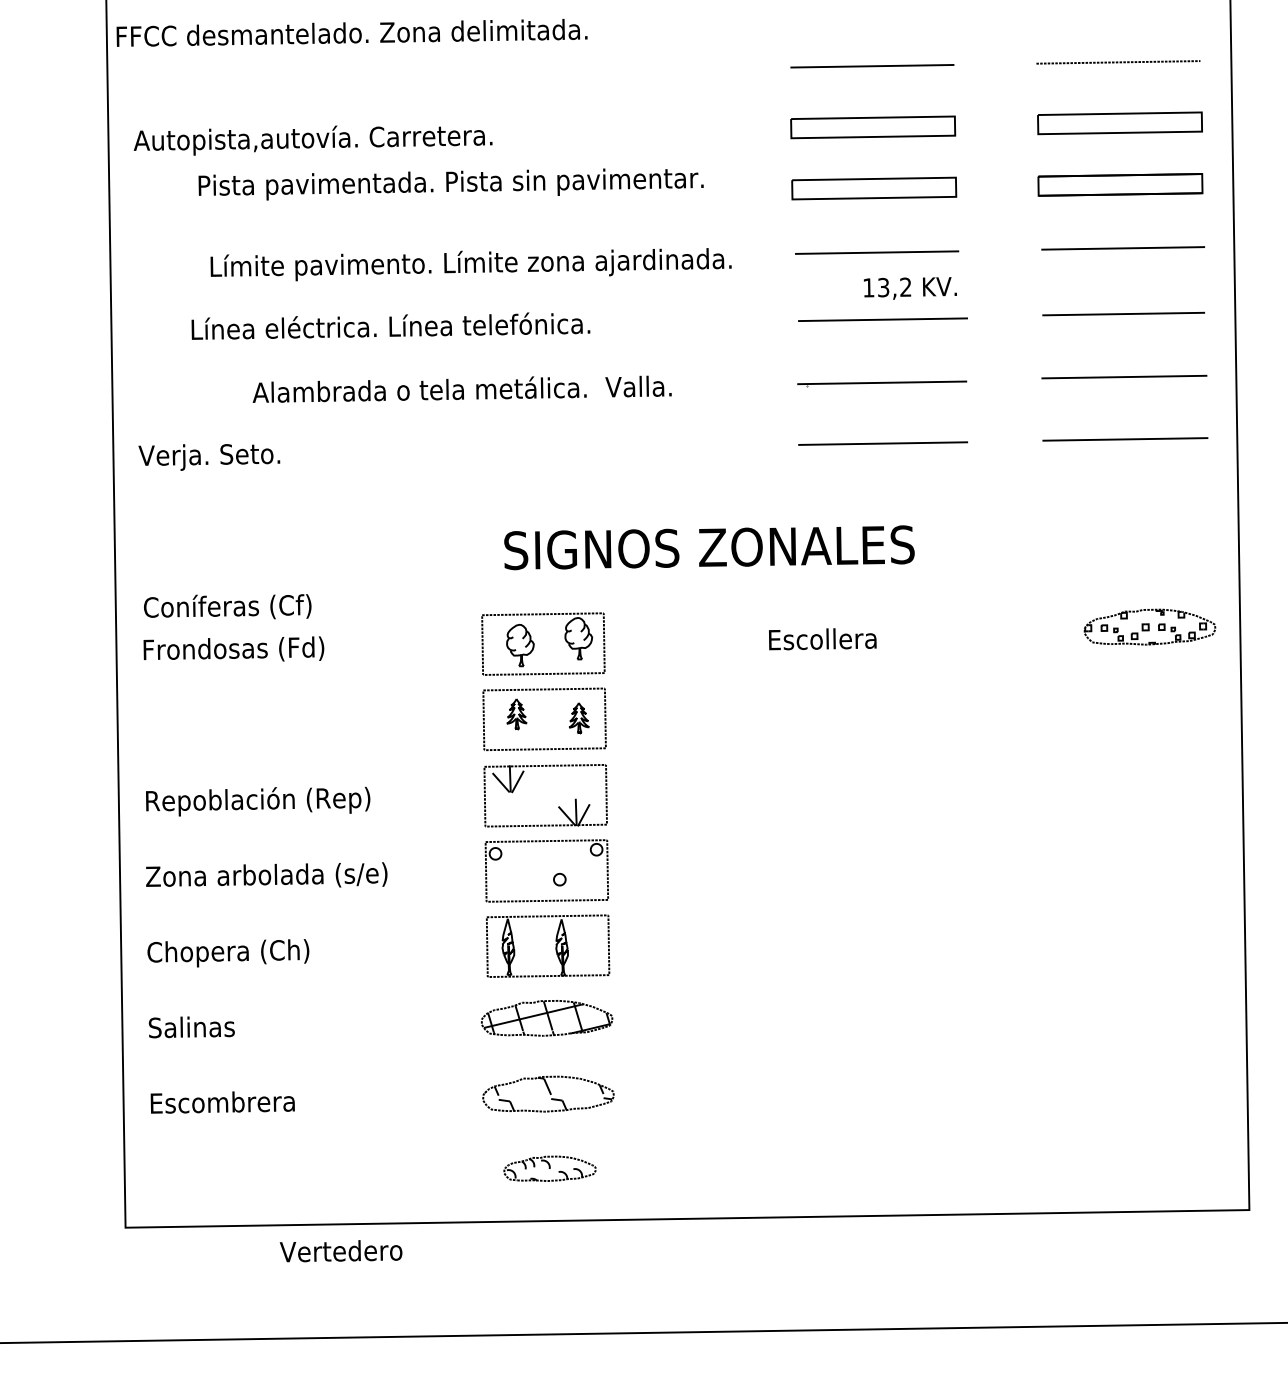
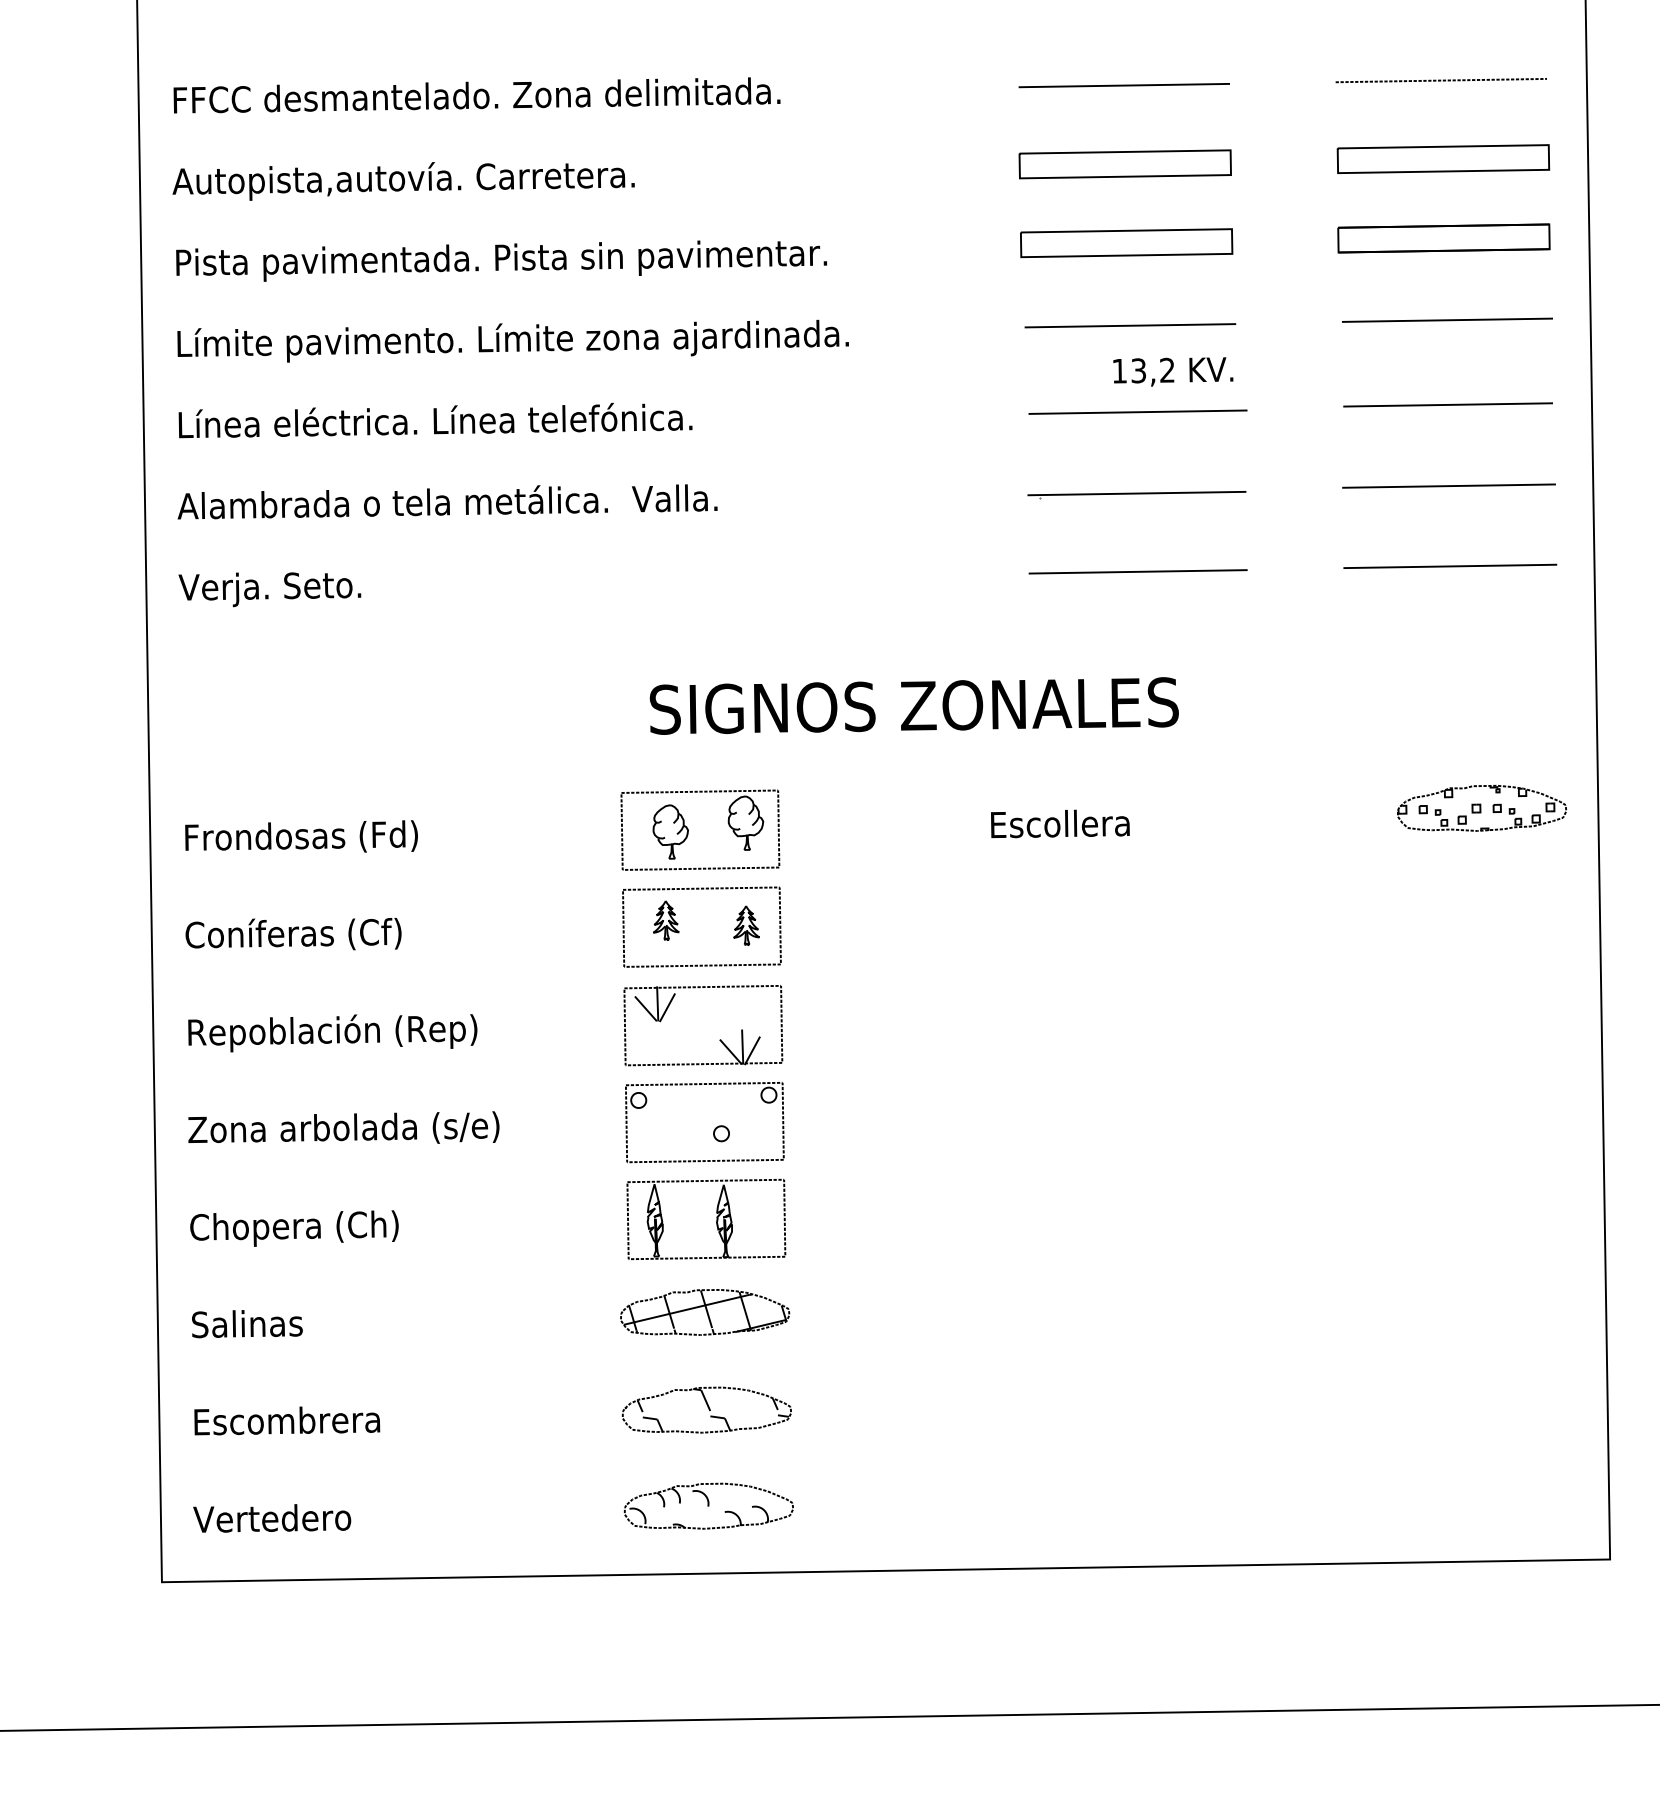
text: (351, 32) -> (476, 94), moved
text: (450, 184) -> (500, 261), moved
text: (470, 264) -> (512, 341), moved
text: (390, 325) -> (435, 419), moved
text: (461, 388) -> (446, 500), moved
text: (227, 606) -> (293, 933), moved
part: (549, 1168) -> (708, 1505), size x1.43
text: (340, 1251) -> (271, 1518), moved

